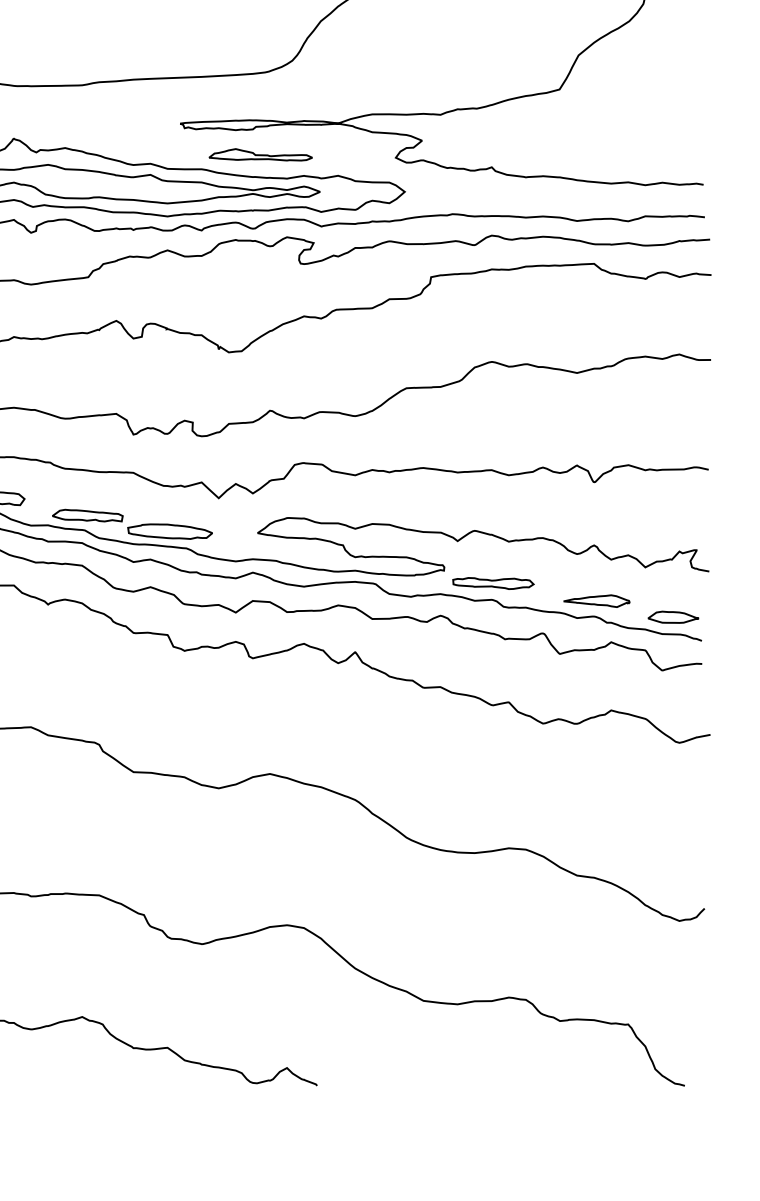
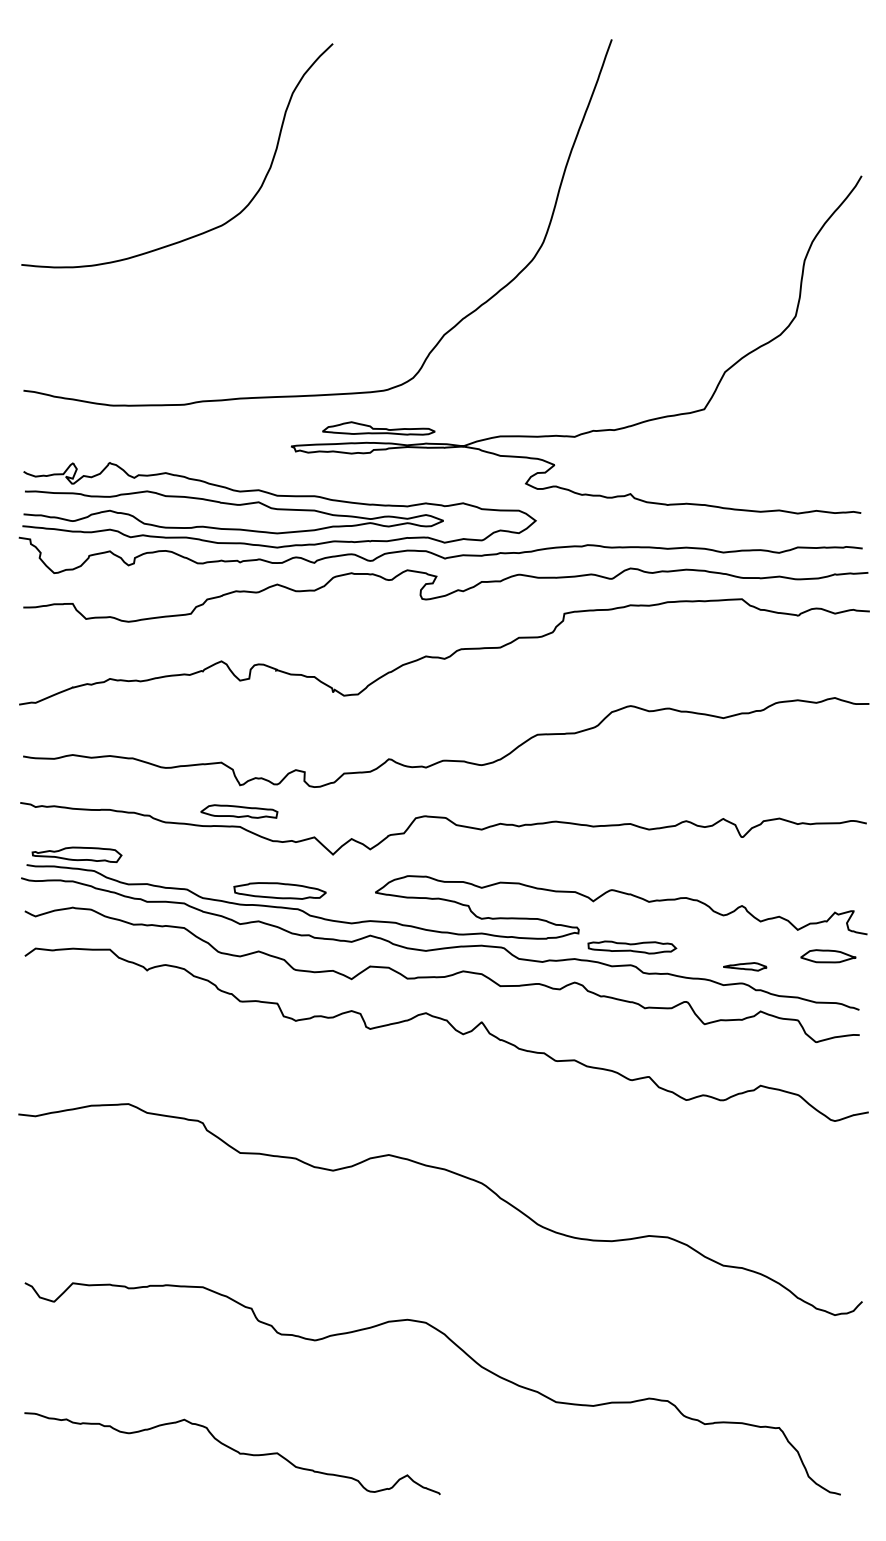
part: (260, 154) -> (378, 428), moved
part: (87, 515) -> (239, 811), moved
part: (596, 600) -> (744, 966), size x0.6
part: (673, 617) -> (828, 956), moved

